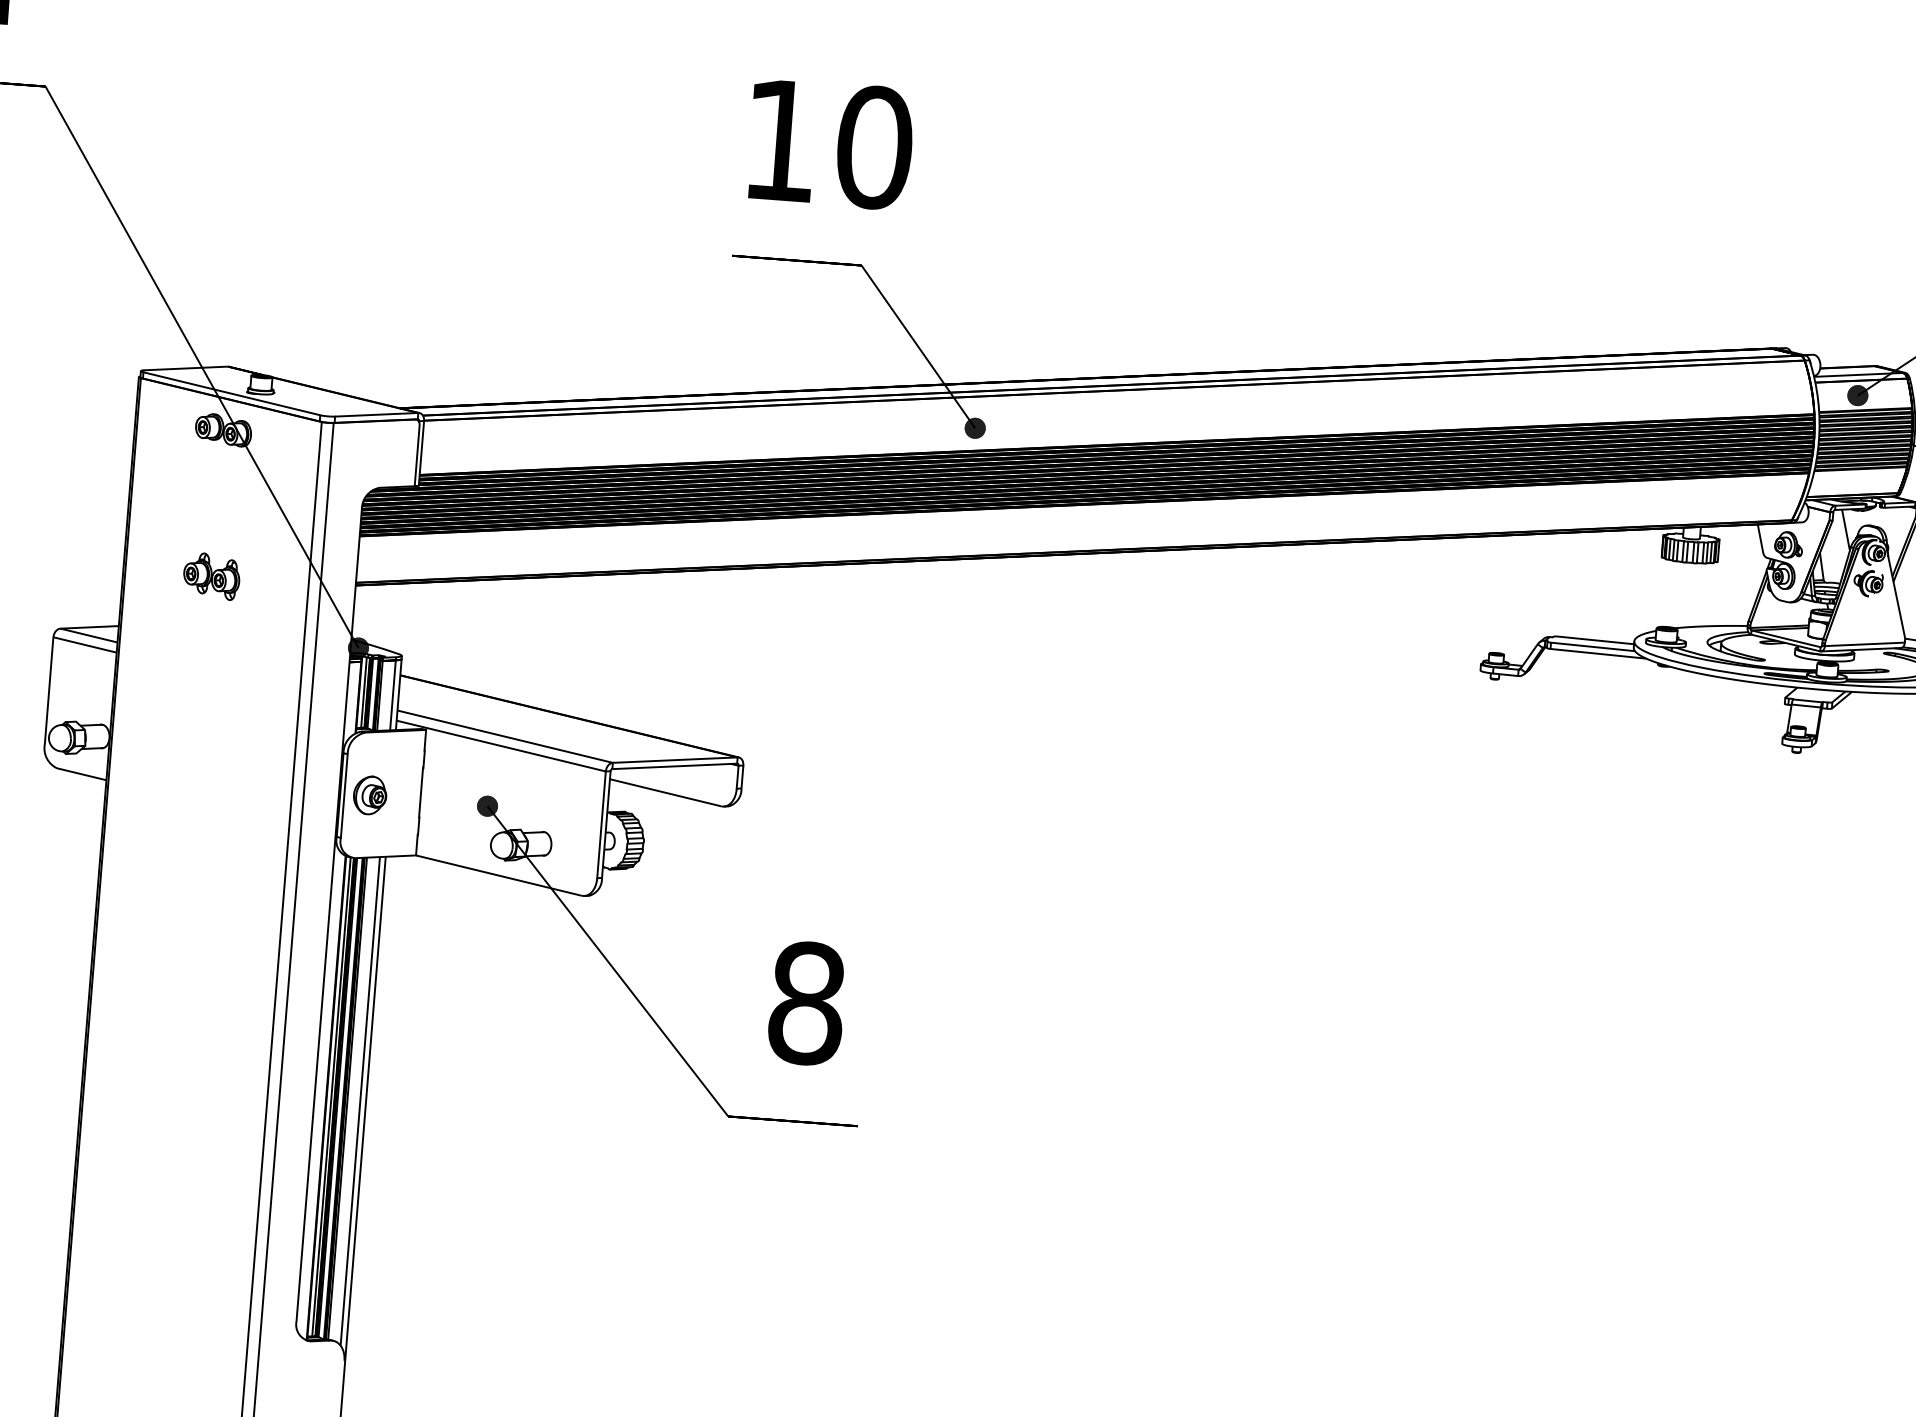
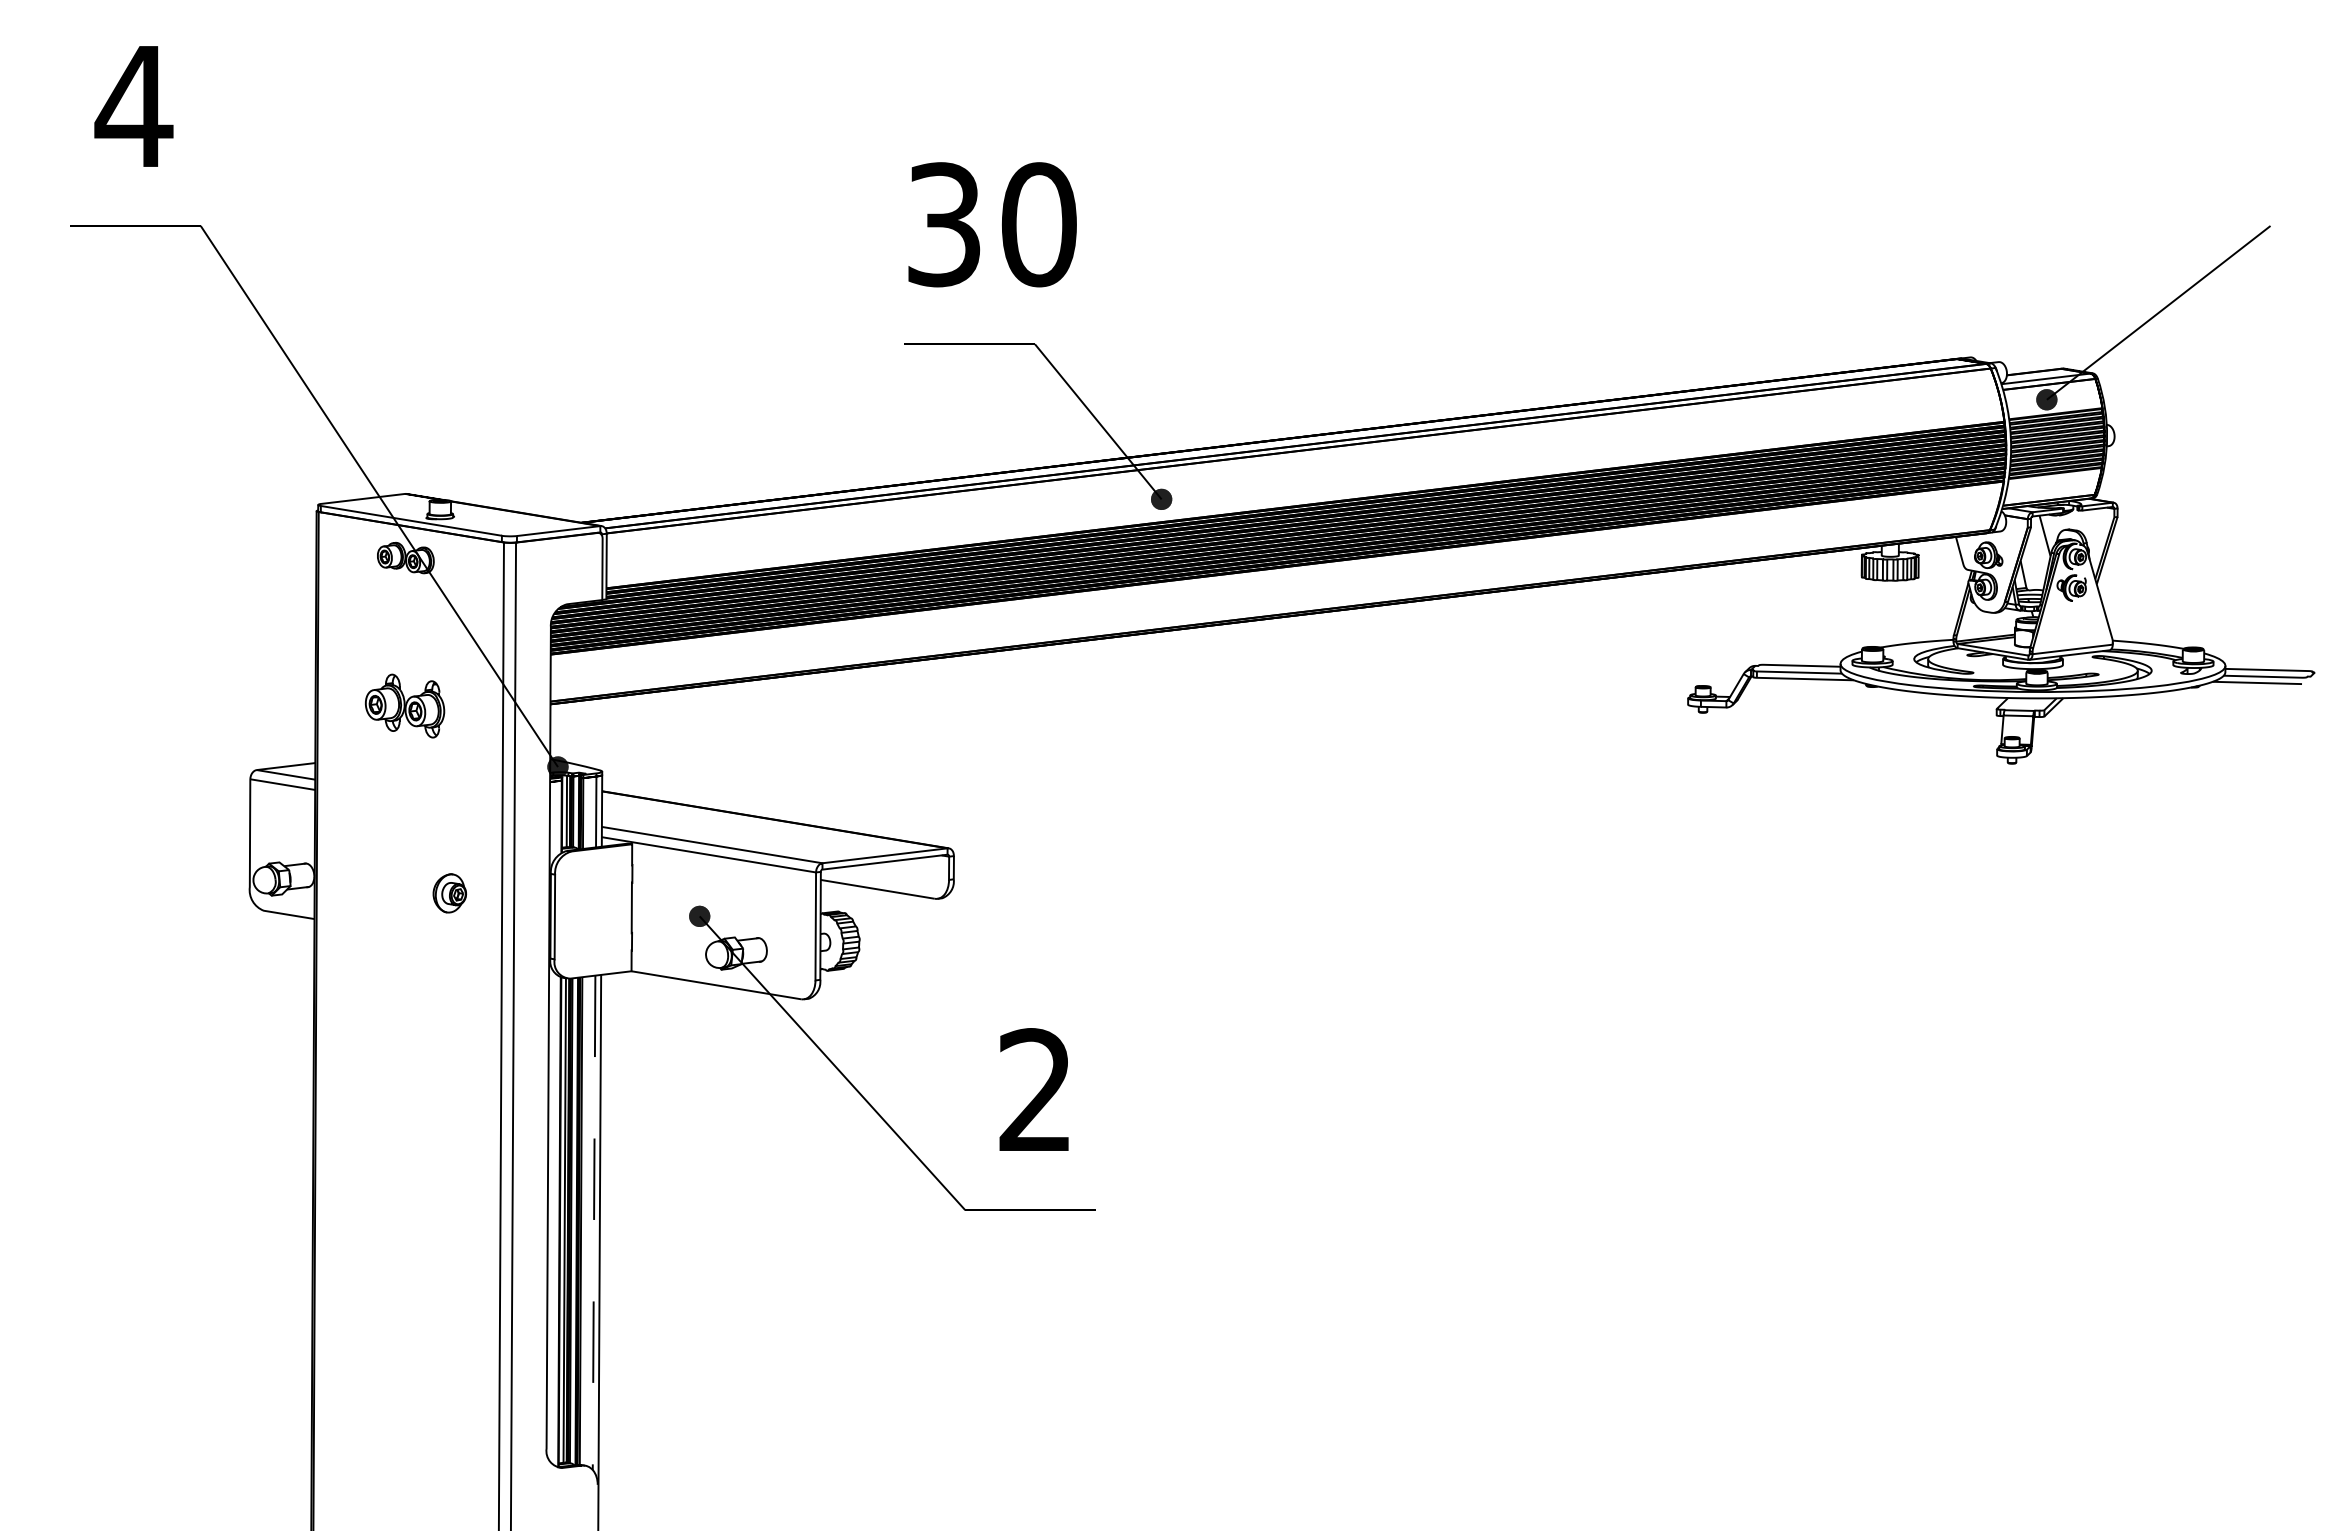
text: (780, 140) -> (944, 224), 10 -> 30
part: (211, 575) -> (404, 705), size x1.4
part: (369, 795) -> (449, 893), moved
text: (806, 1003) -> (1035, 1090), 8 -> 2
line: (360, 1102) -> (594, 1223), solid -> dashed

